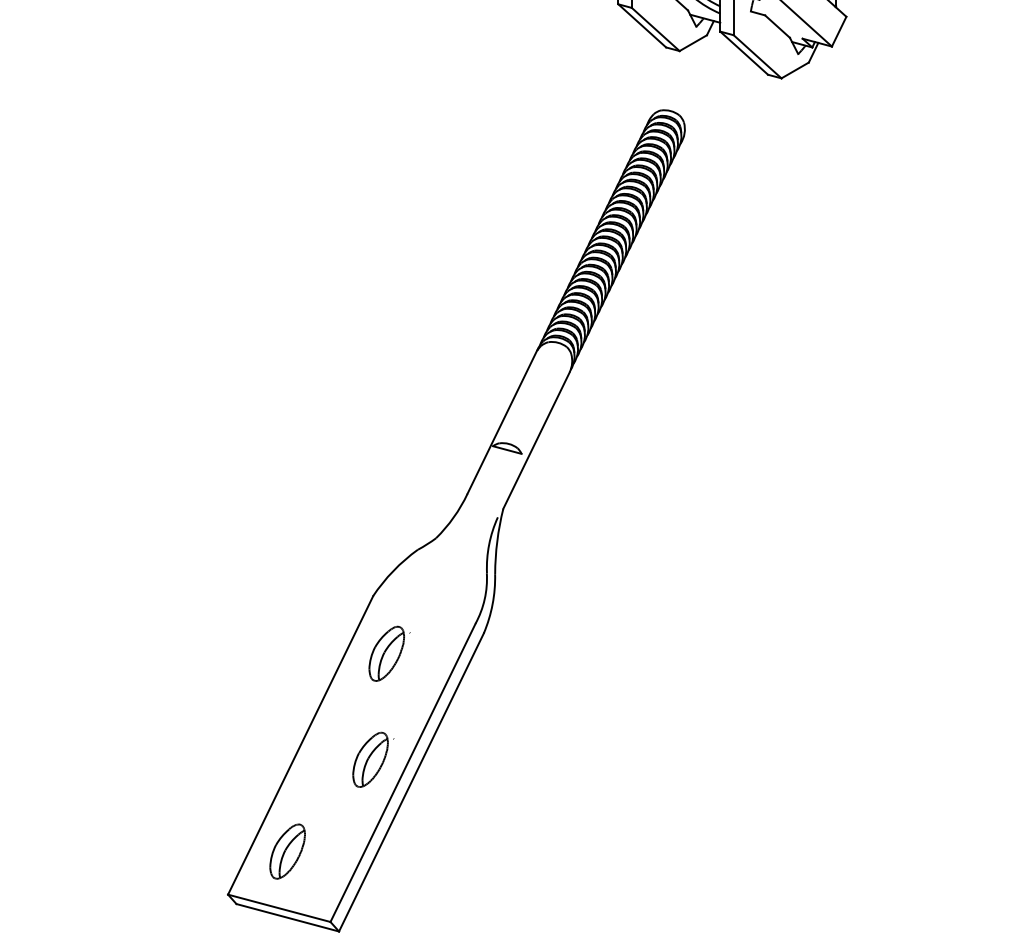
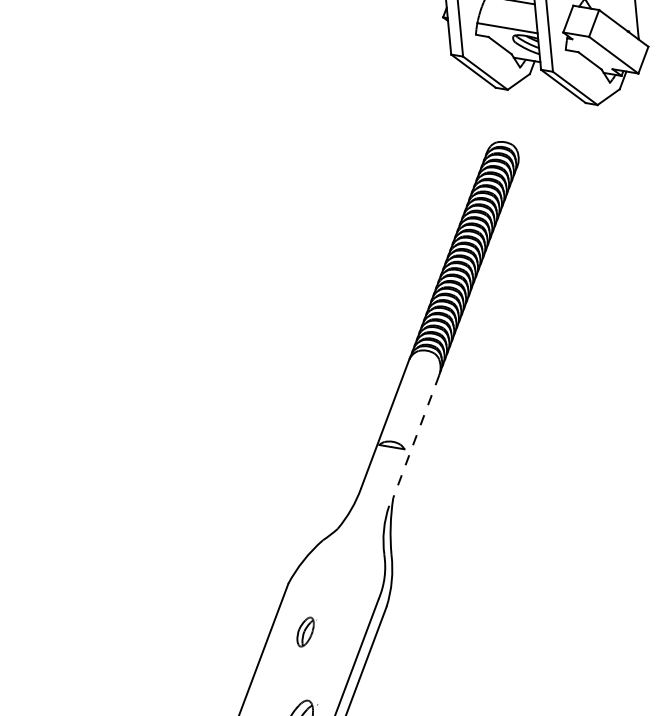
line: (536, 440) -> (416, 436), solid -> dashed
part: (389, 653) -> (307, 631), size x0.6

